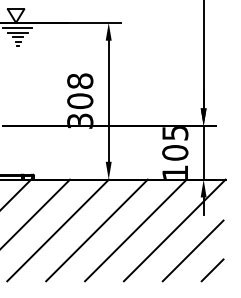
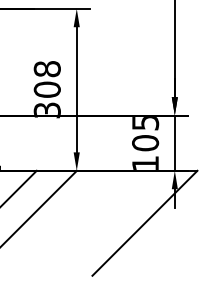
line: (96, 230) -> (64, 223), removed
line: (135, 230) -> (104, 223), removed
line: (192, 250) -> (163, 244), removed
line: (212, 270) -> (183, 264), removed

